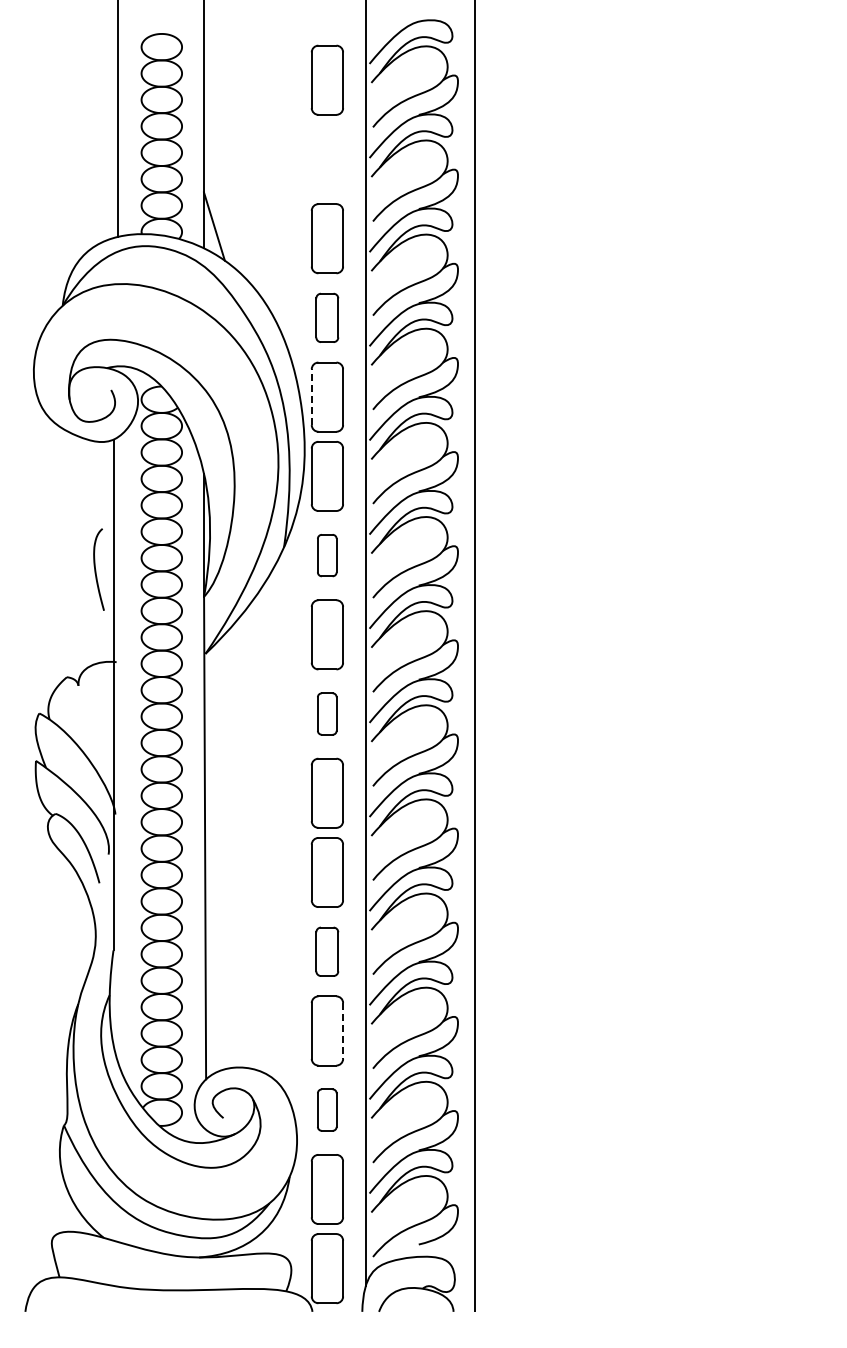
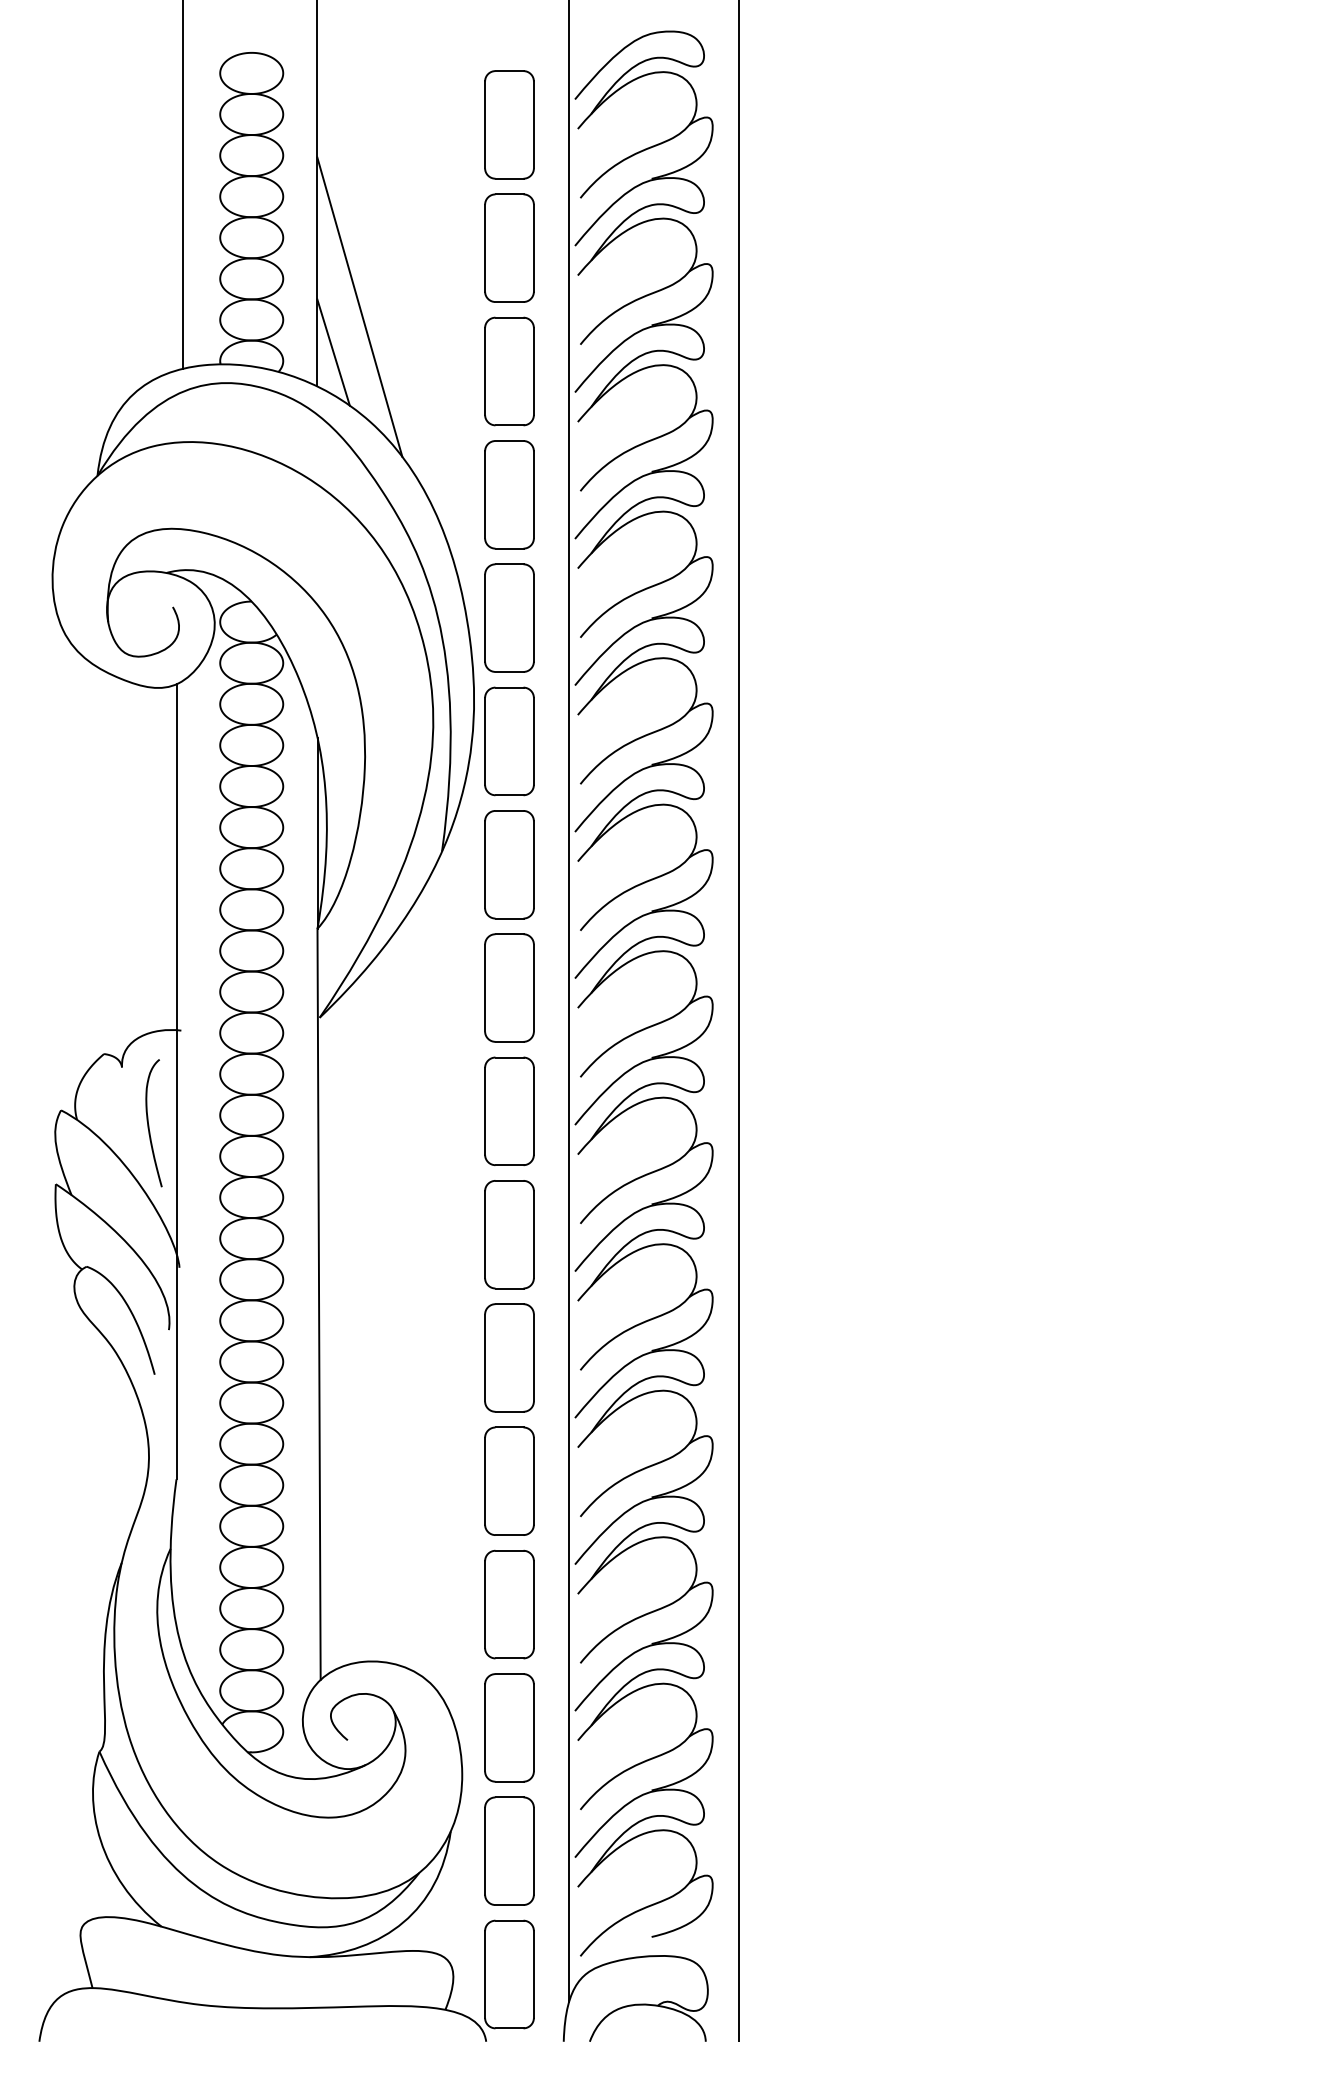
part: (327, 159) -> (509, 248), added
line: (230, 197) -> (358, 307), added
part: (326, 317) -> (508, 494), size x1.43
line: (311, 397) -> (484, 618), dashed -> solid
part: (326, 555) -> (508, 864), size x1.67
curve: (96, 569) -> (150, 1122), moved
part: (326, 713) -> (508, 1110), size x1.67
part: (326, 951) -> (508, 1480), size x1.43
line: (343, 1030) -> (534, 1603), dashed -> solid
part: (326, 1109) -> (508, 1726), size x1.67

